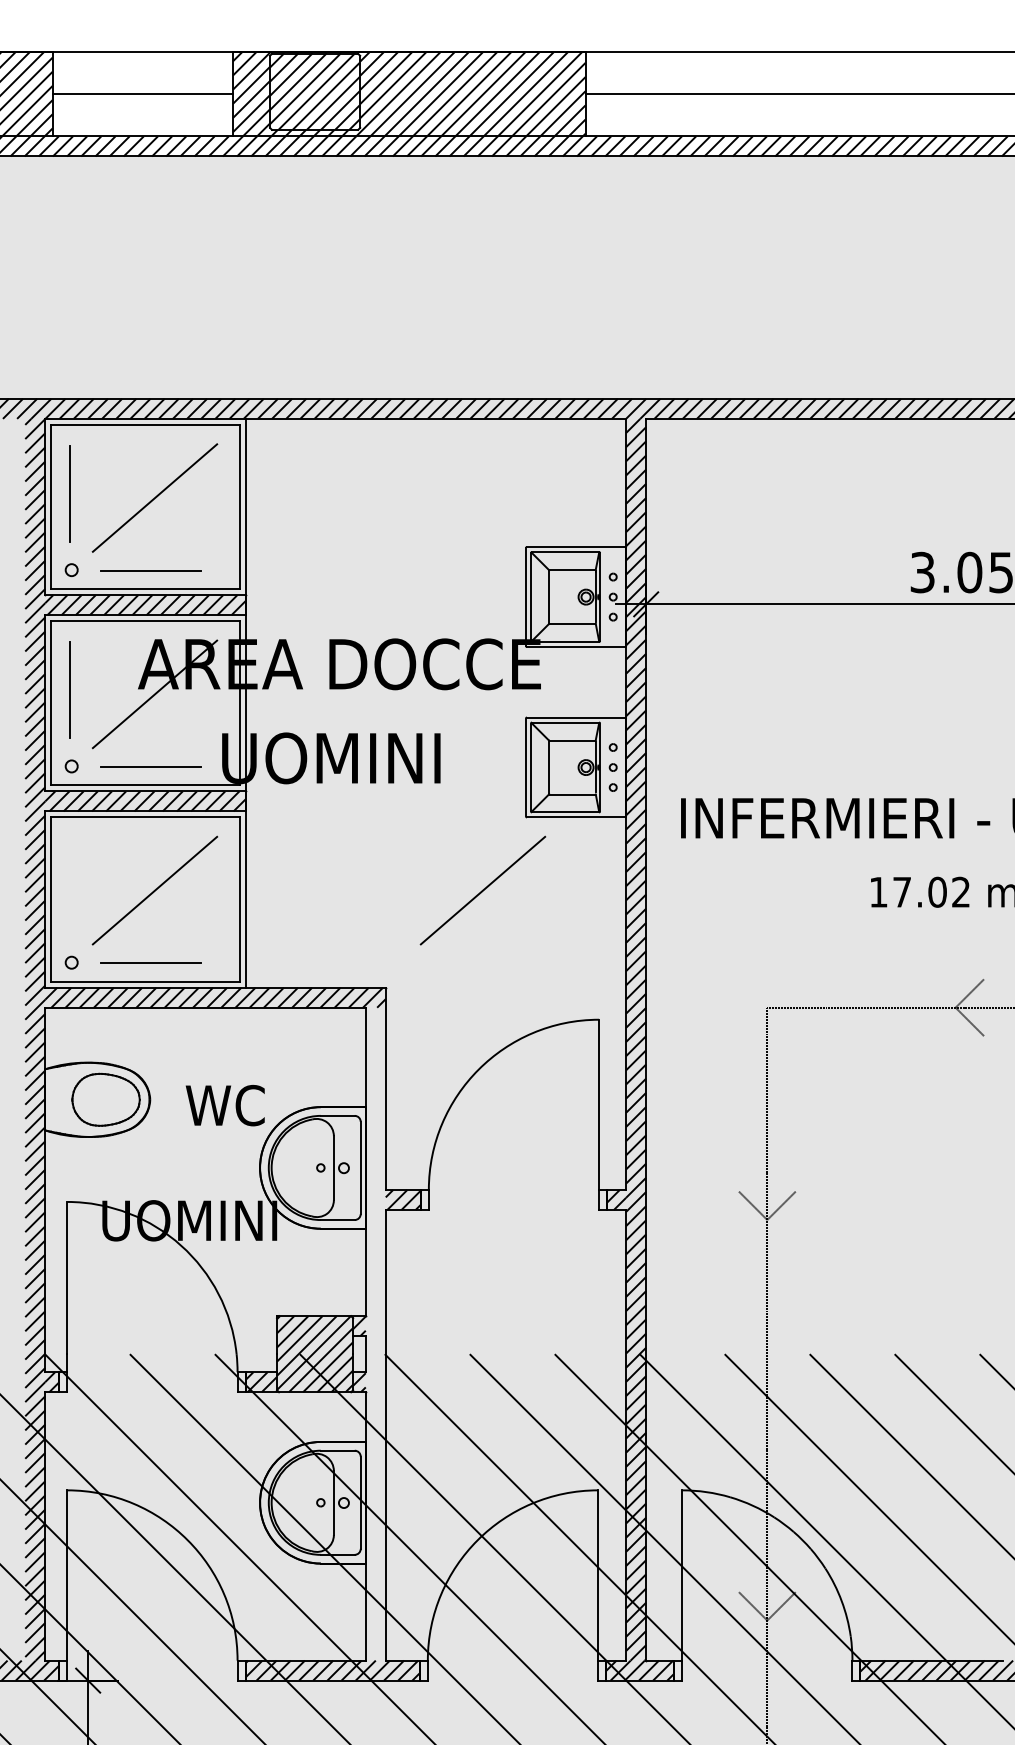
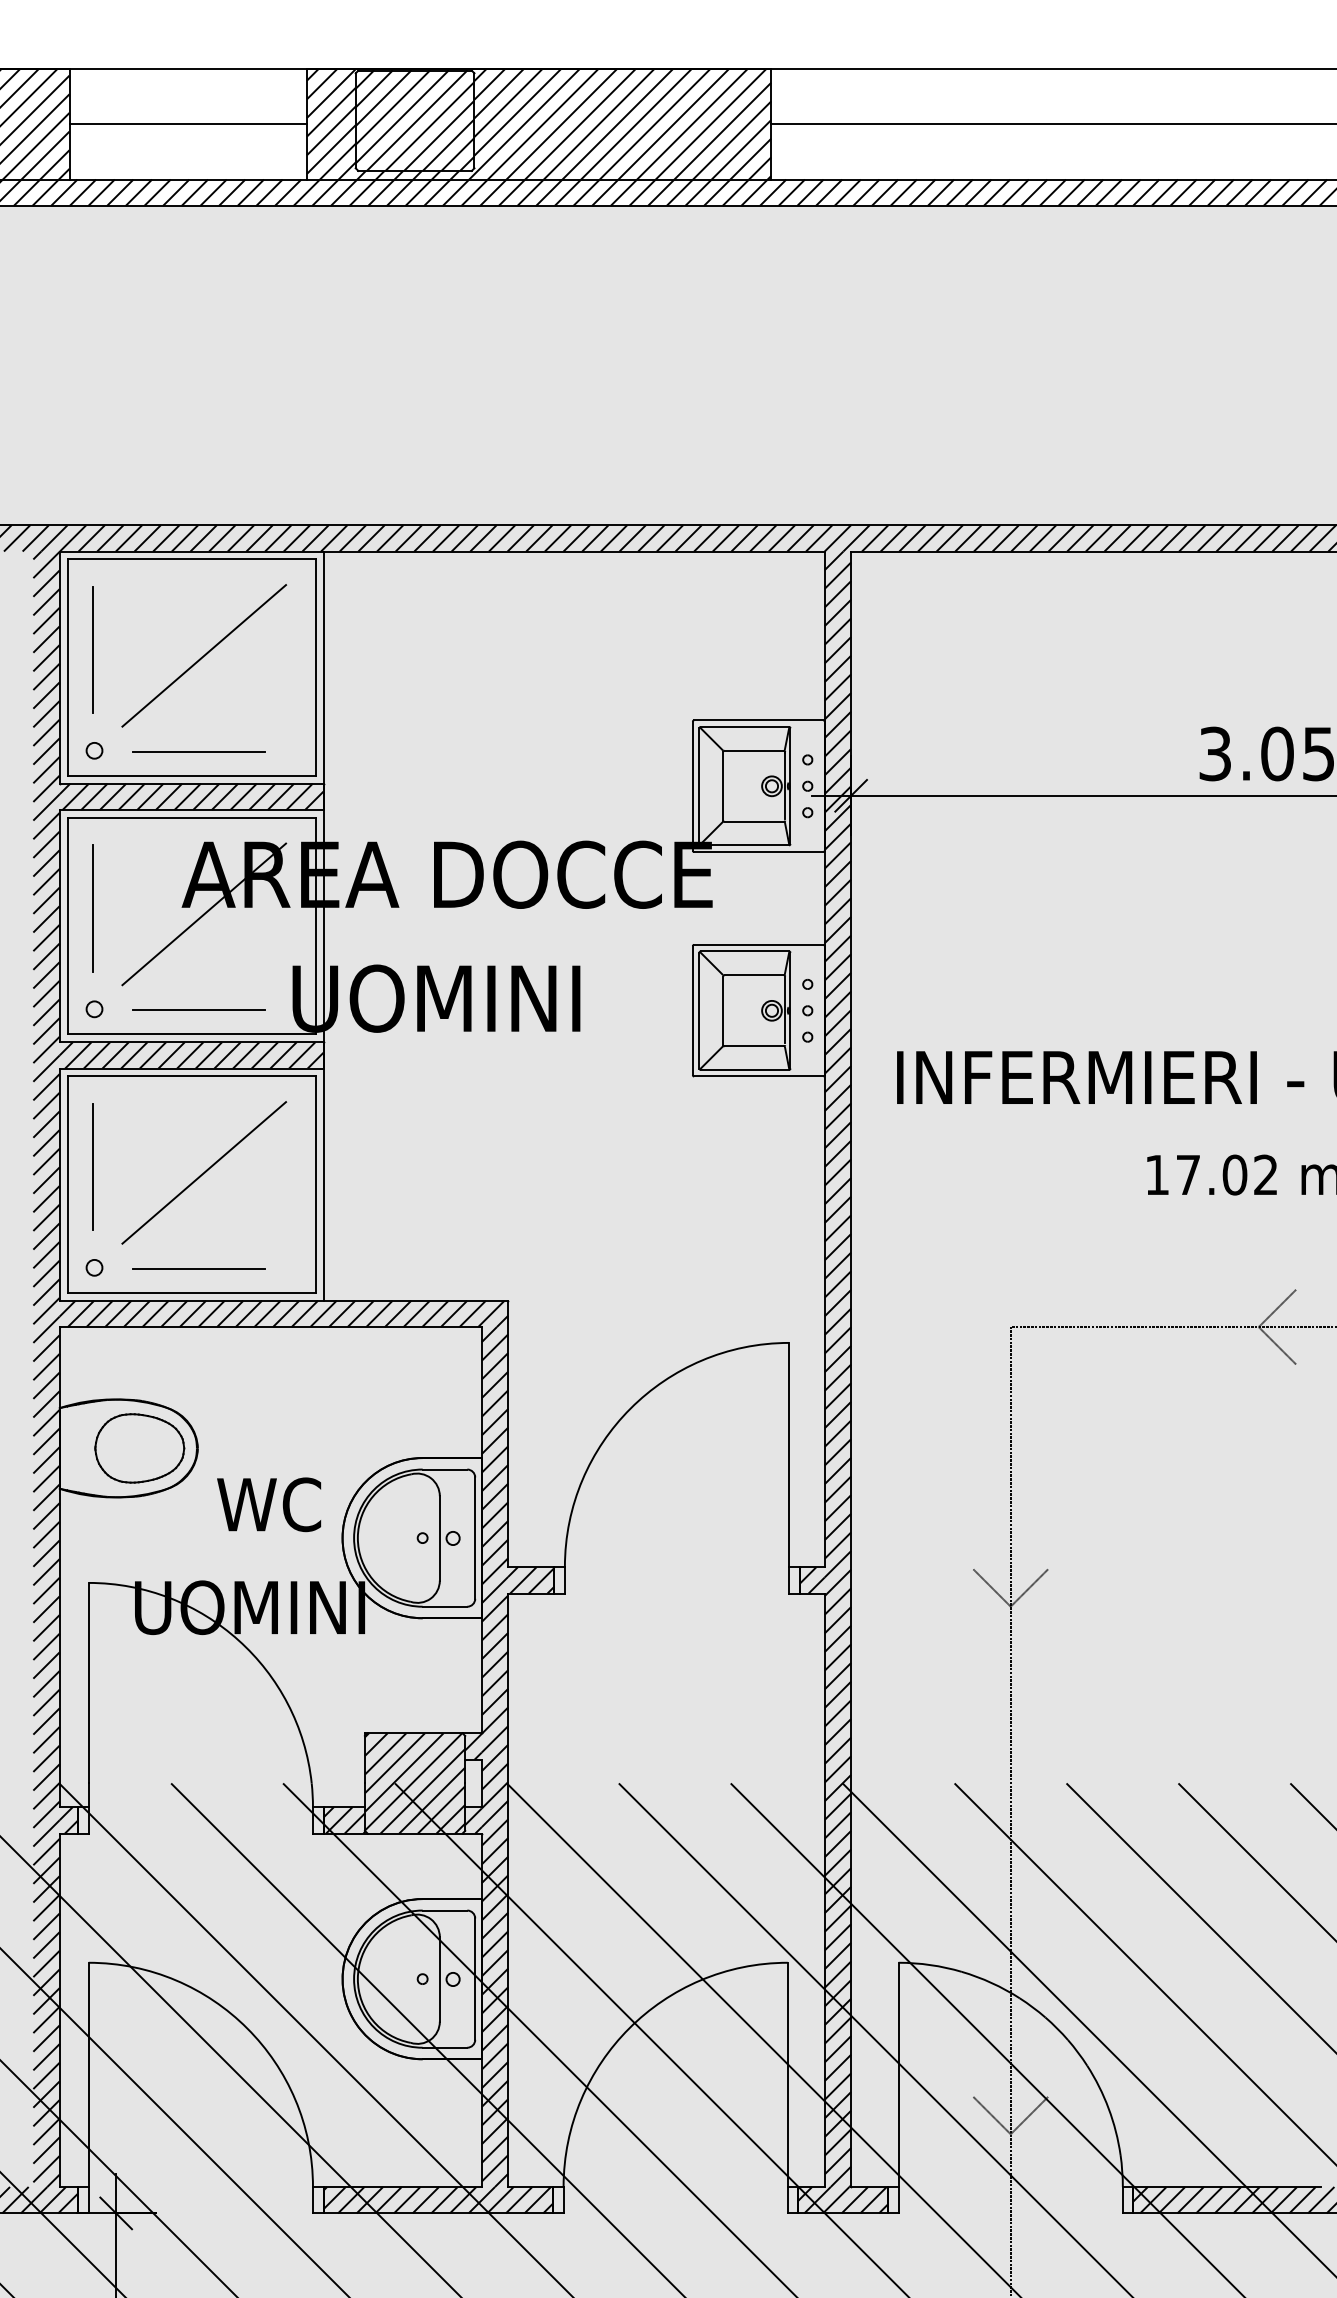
line: (70, 886) -> (92, 1167), added
line: (482, 890) -> (635, 1172), removed
text: (224, 1105) -> (268, 1504), moved
hatch: (375, 1333) -> (494, 1756), added

